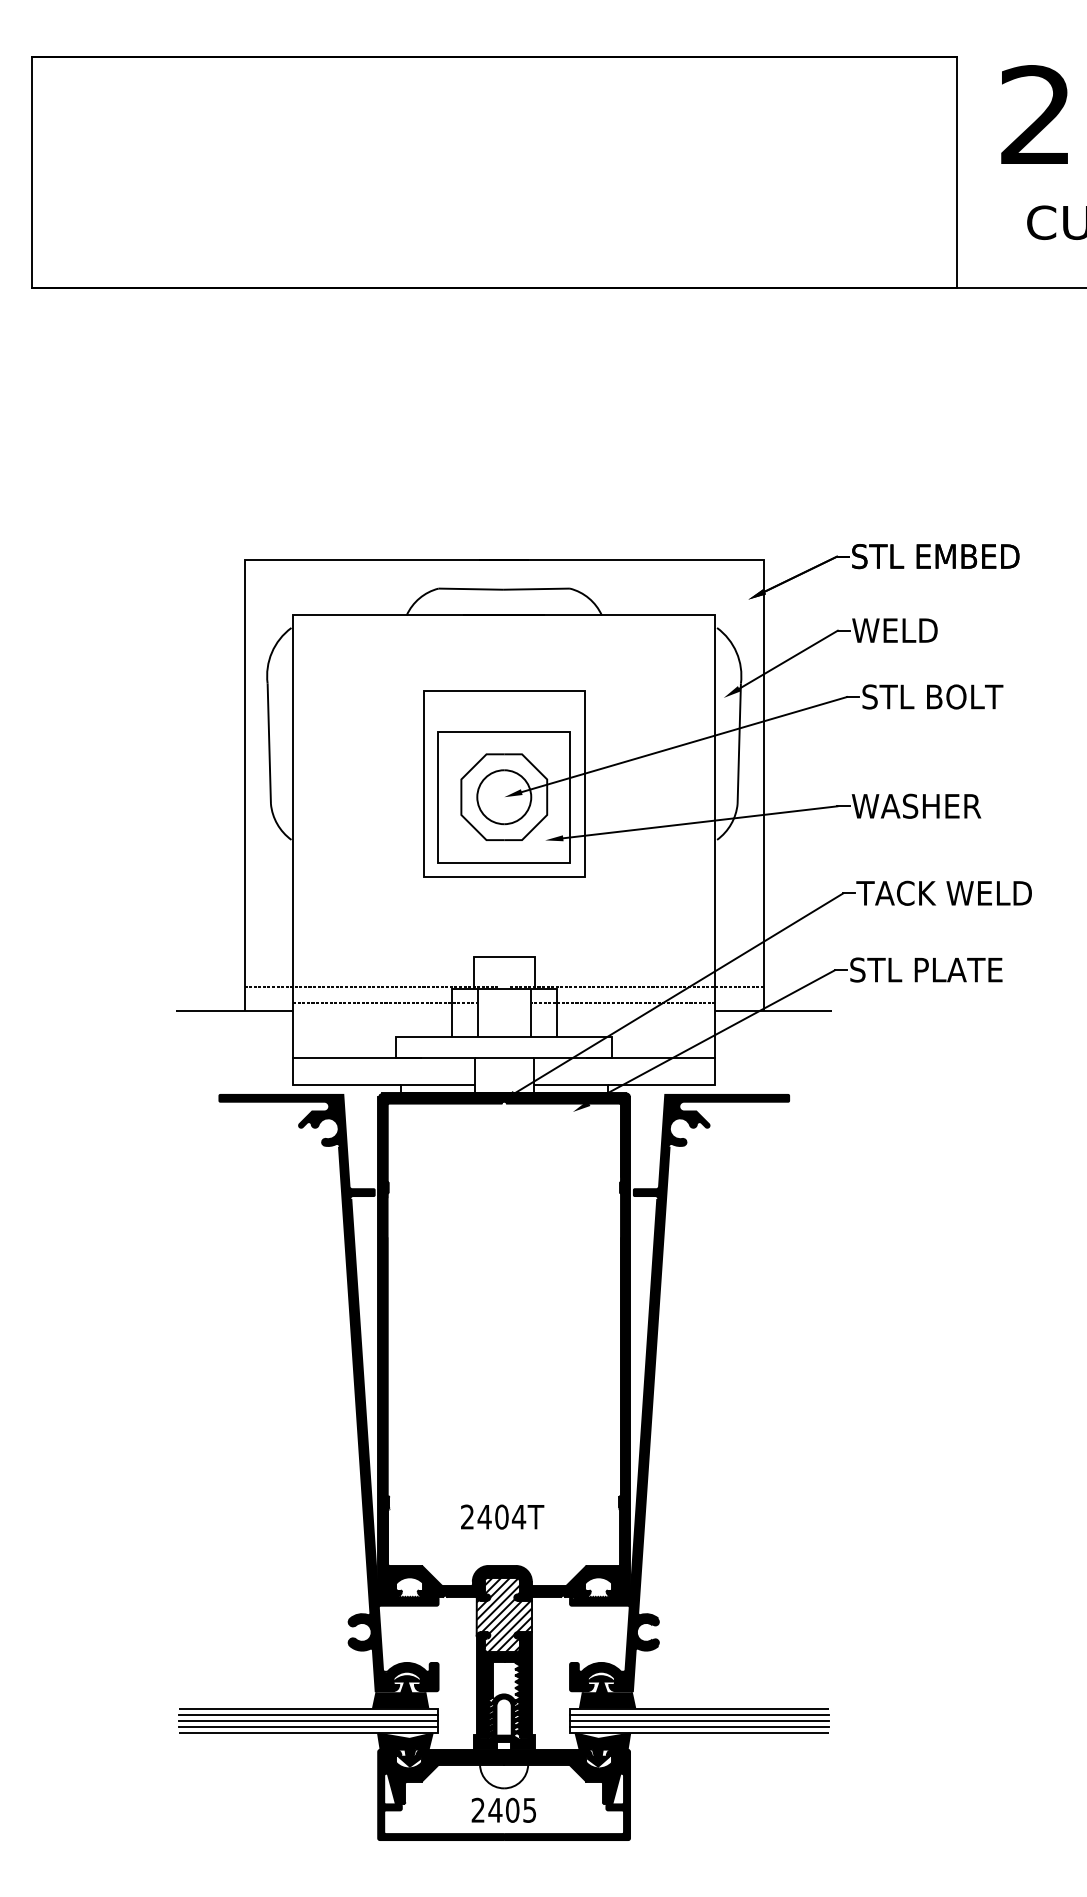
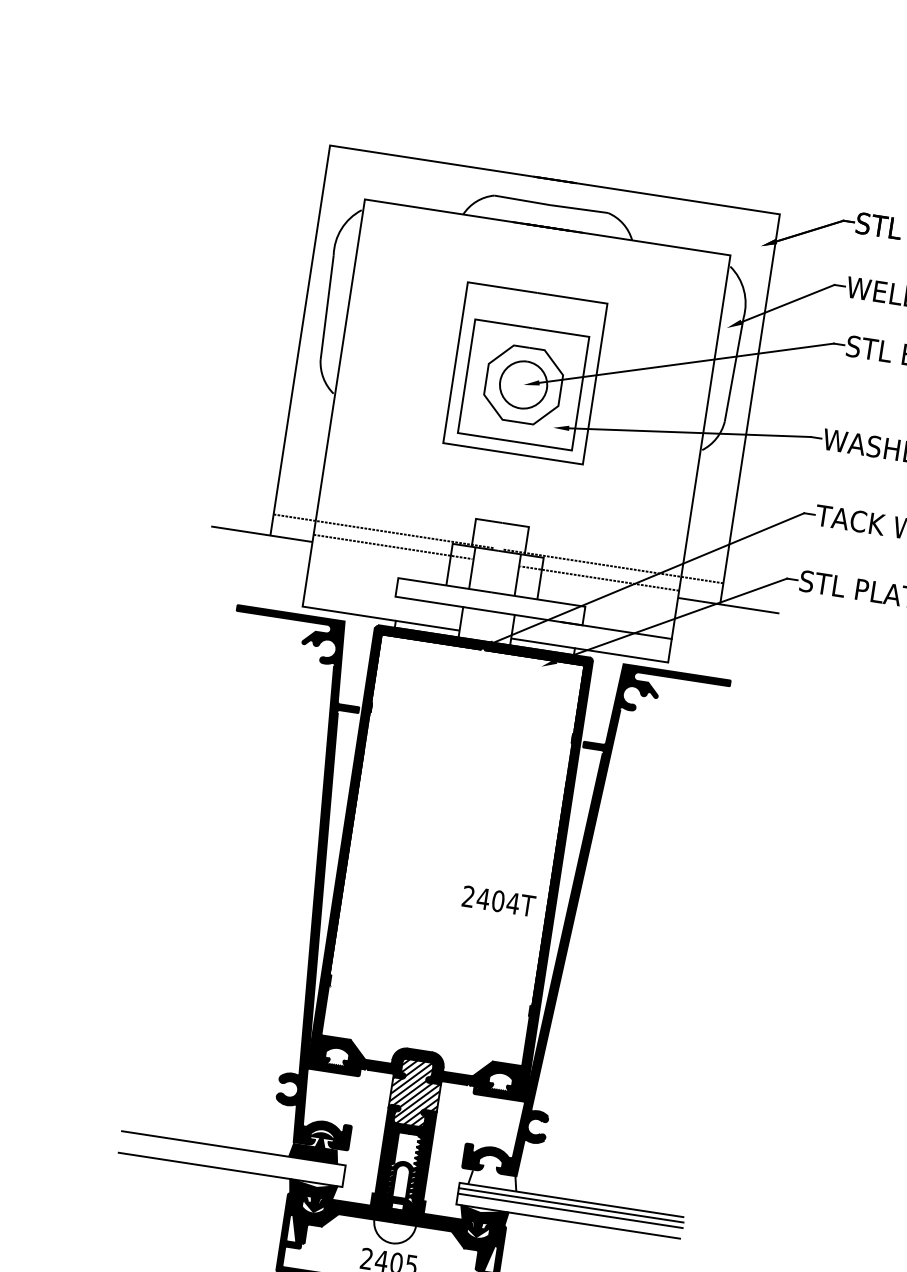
line: (357, 1058) -> (361, 591), removed
text: (502, 1516) -> (498, 900), moved
fill: (607, 1691) -> (494, 1173), removed
line: (308, 1714) -> (232, 1153), removed
line: (308, 1720) -> (231, 1158), removed
line: (308, 1727) -> (230, 1164), removed
line: (699, 1727) -> (569, 1216), removed

